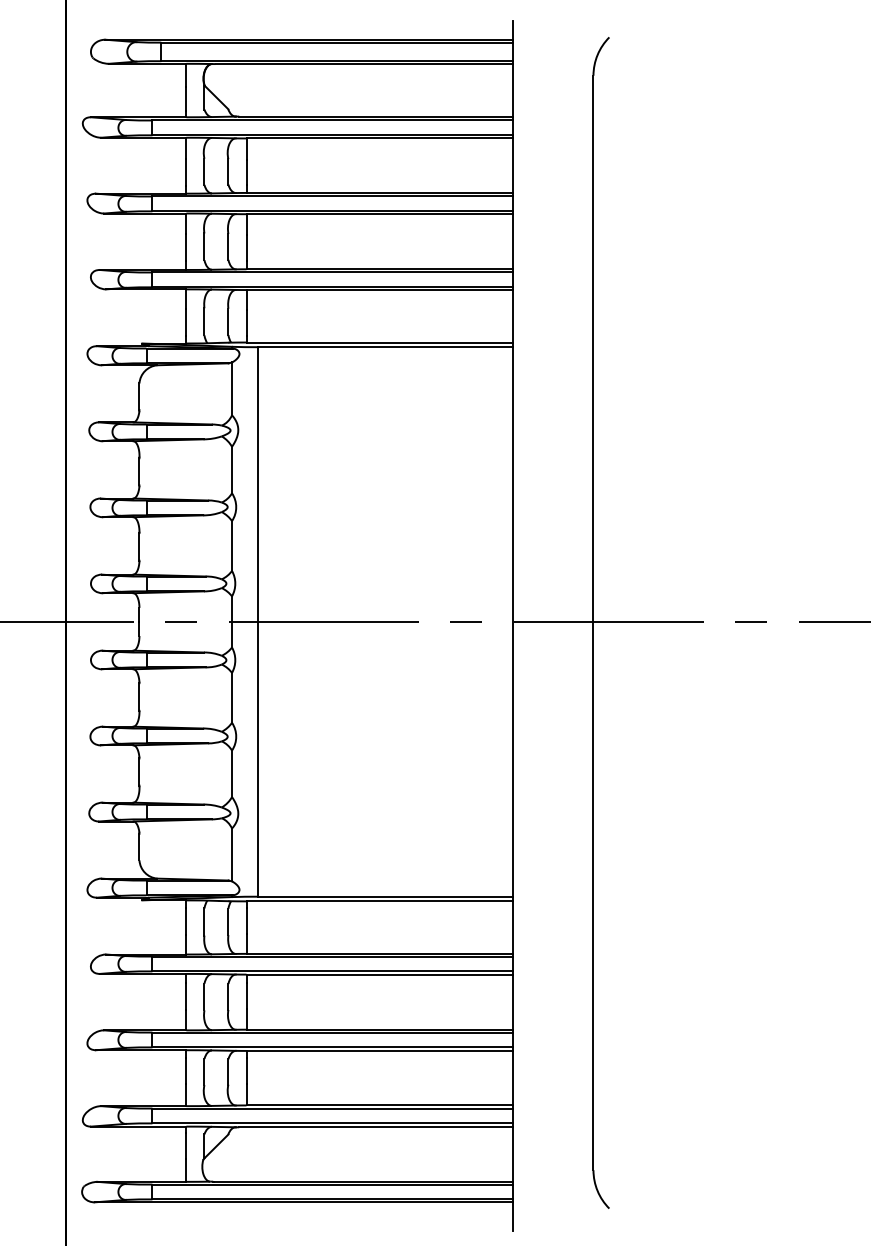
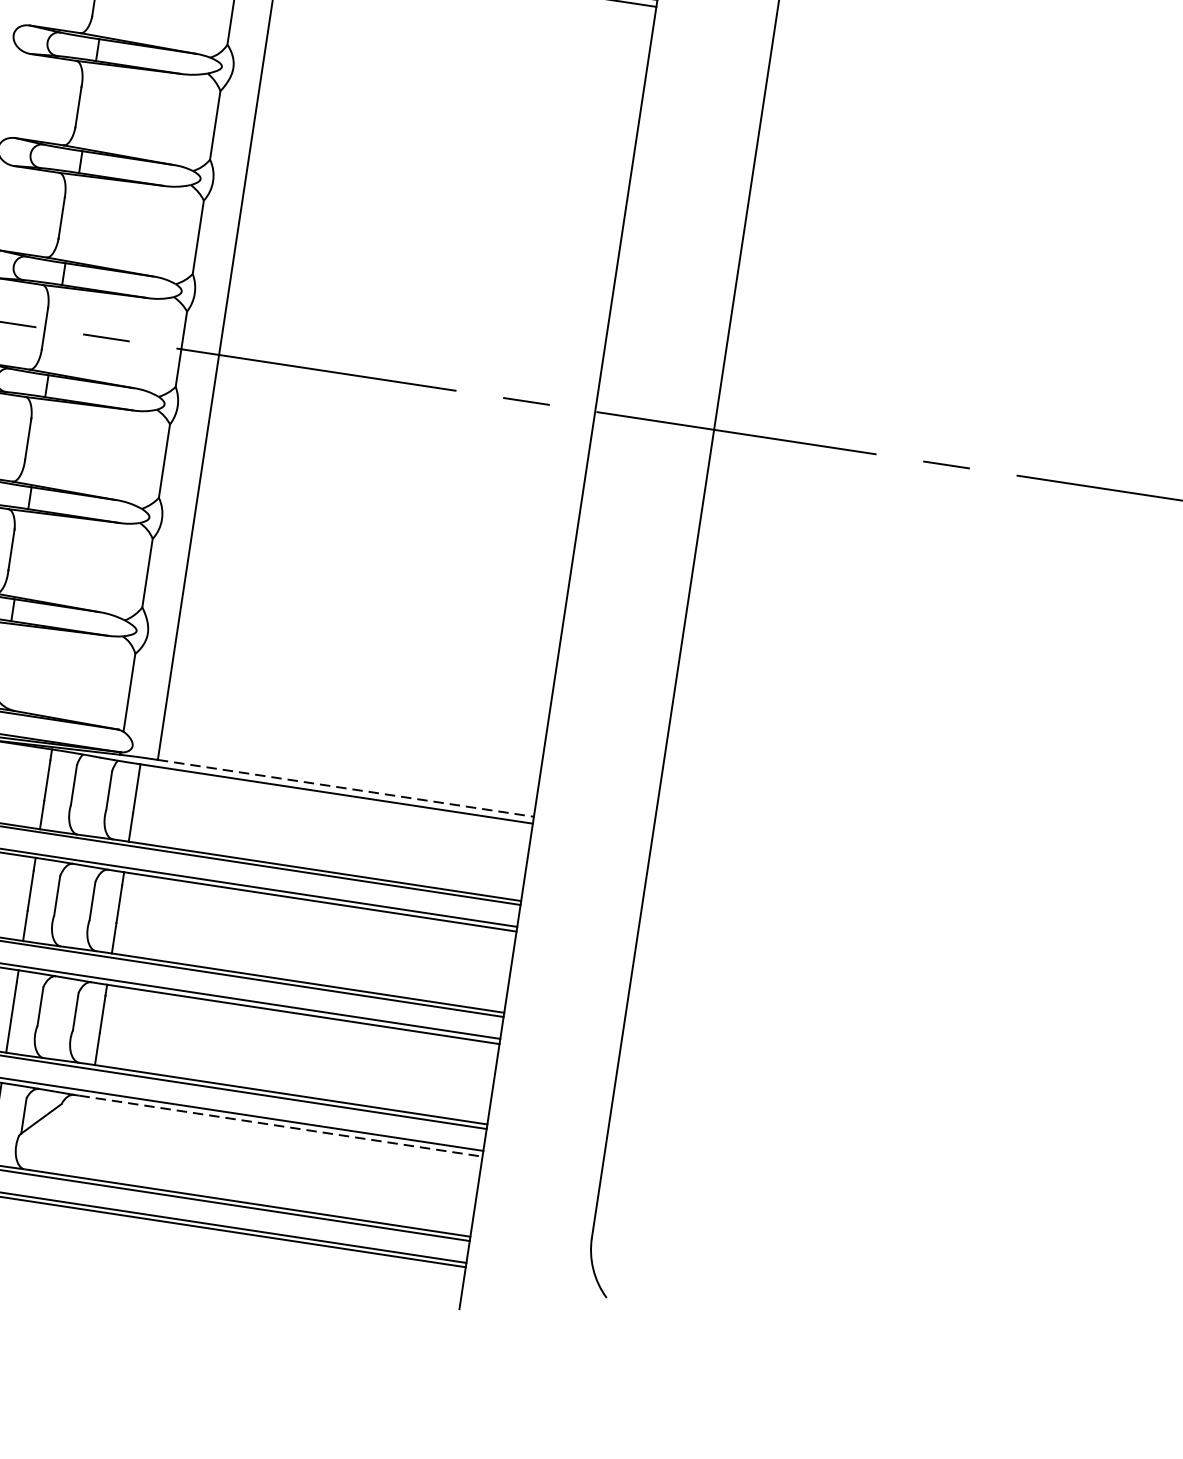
line: (385, 896) -> (346, 788), solid -> dashed
line: (376, 1127) -> (281, 1126), solid -> dashed

